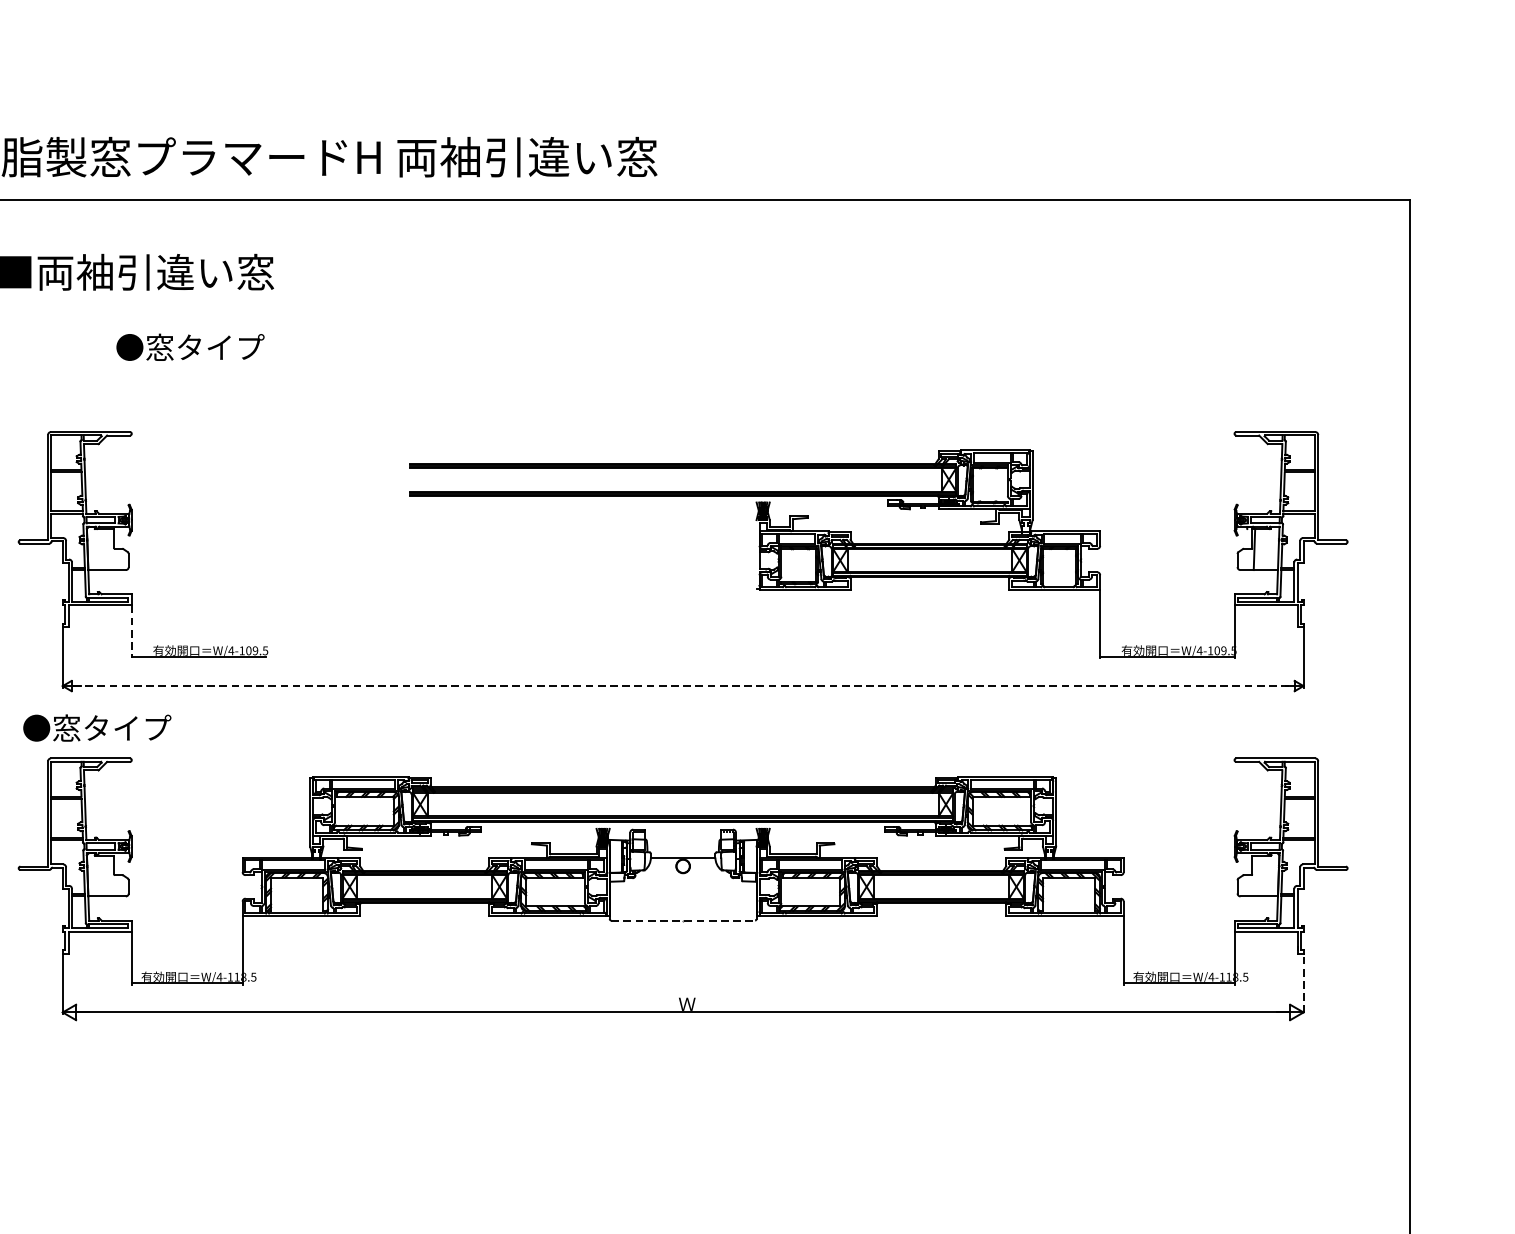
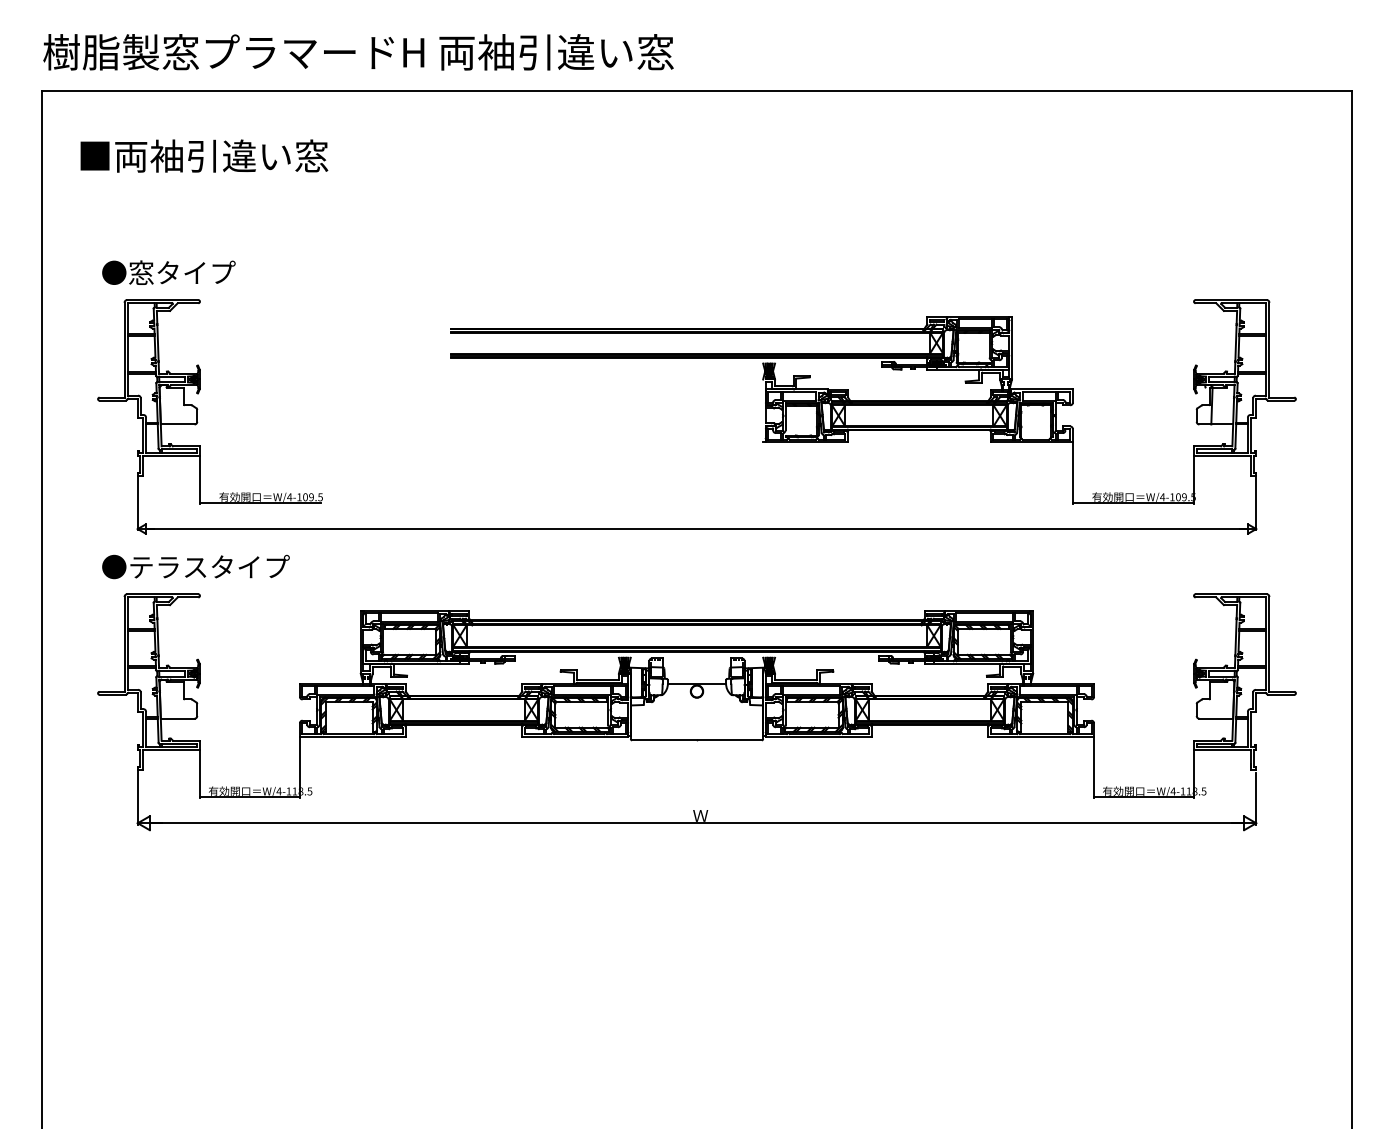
text: (190, 347) -> (168, 272), moved
line: (131, 632) -> (199, 480), dashed -> solid
line: (683, 686) -> (697, 529), dashed -> solid
text: (142, 727) -> (209, 566), ●窓タイプ -> ●テラスタイプ
line: (683, 920) -> (697, 740), dashed -> solid
line: (1303, 984) -> (1256, 798), dashed -> solid

